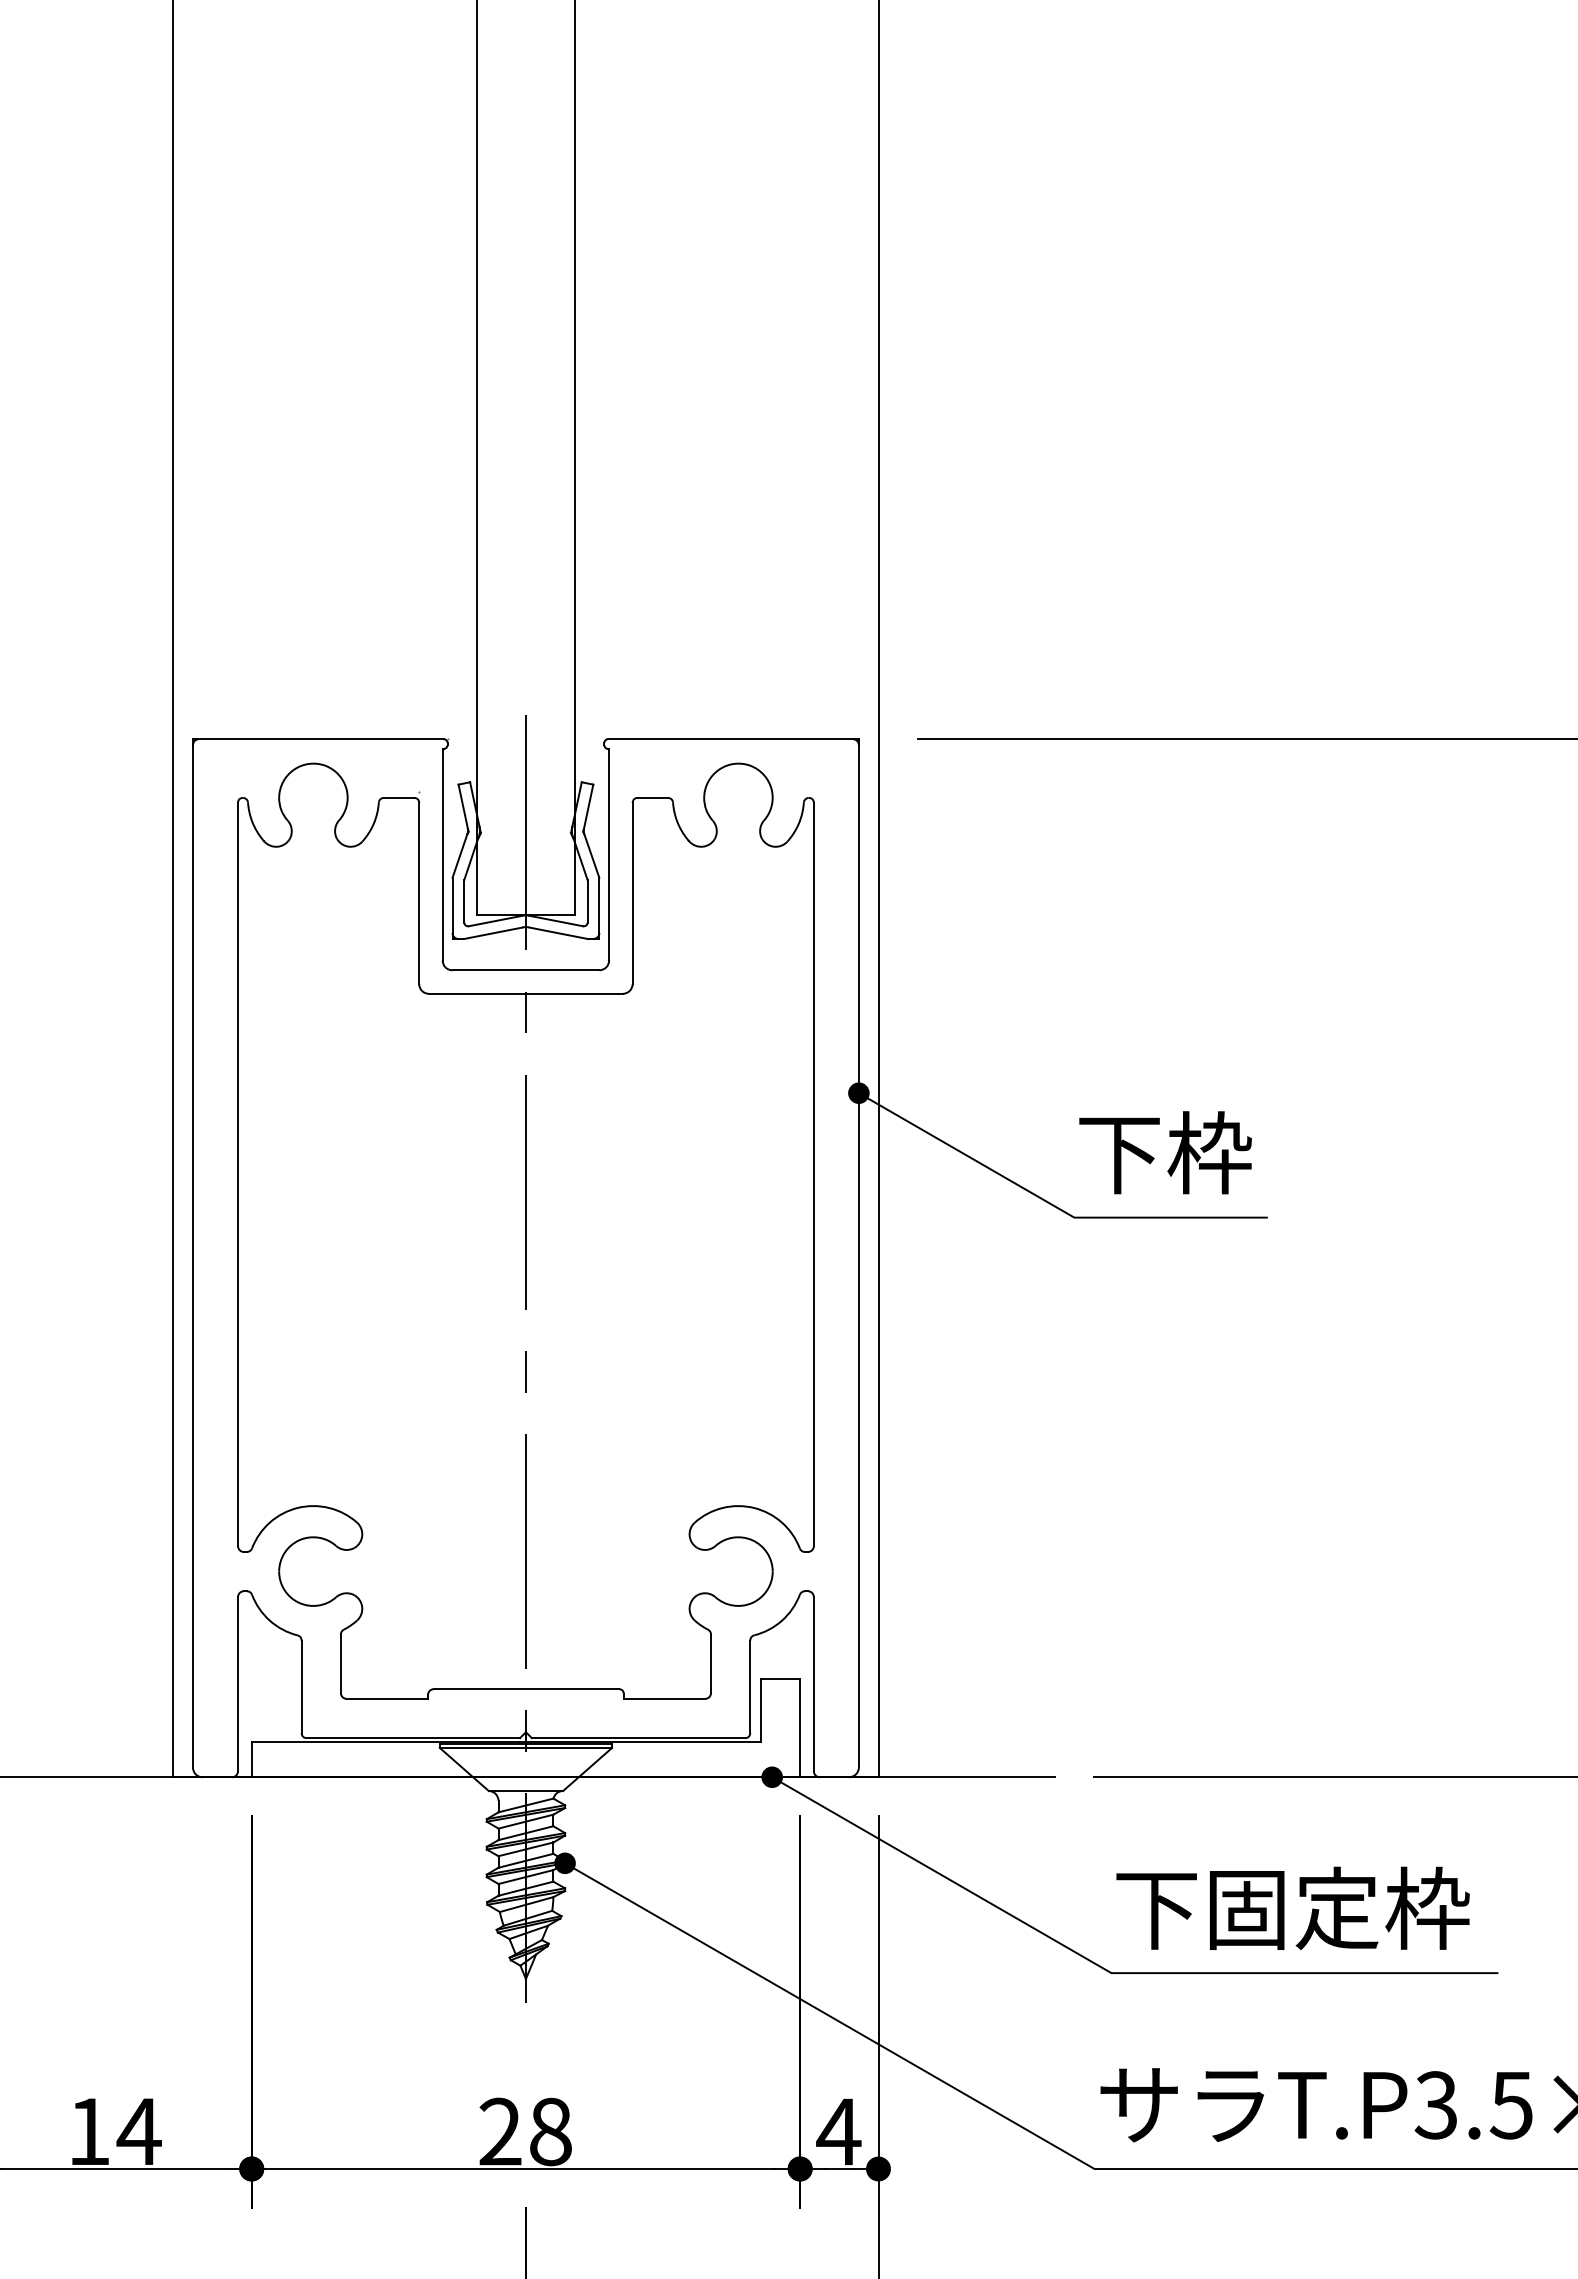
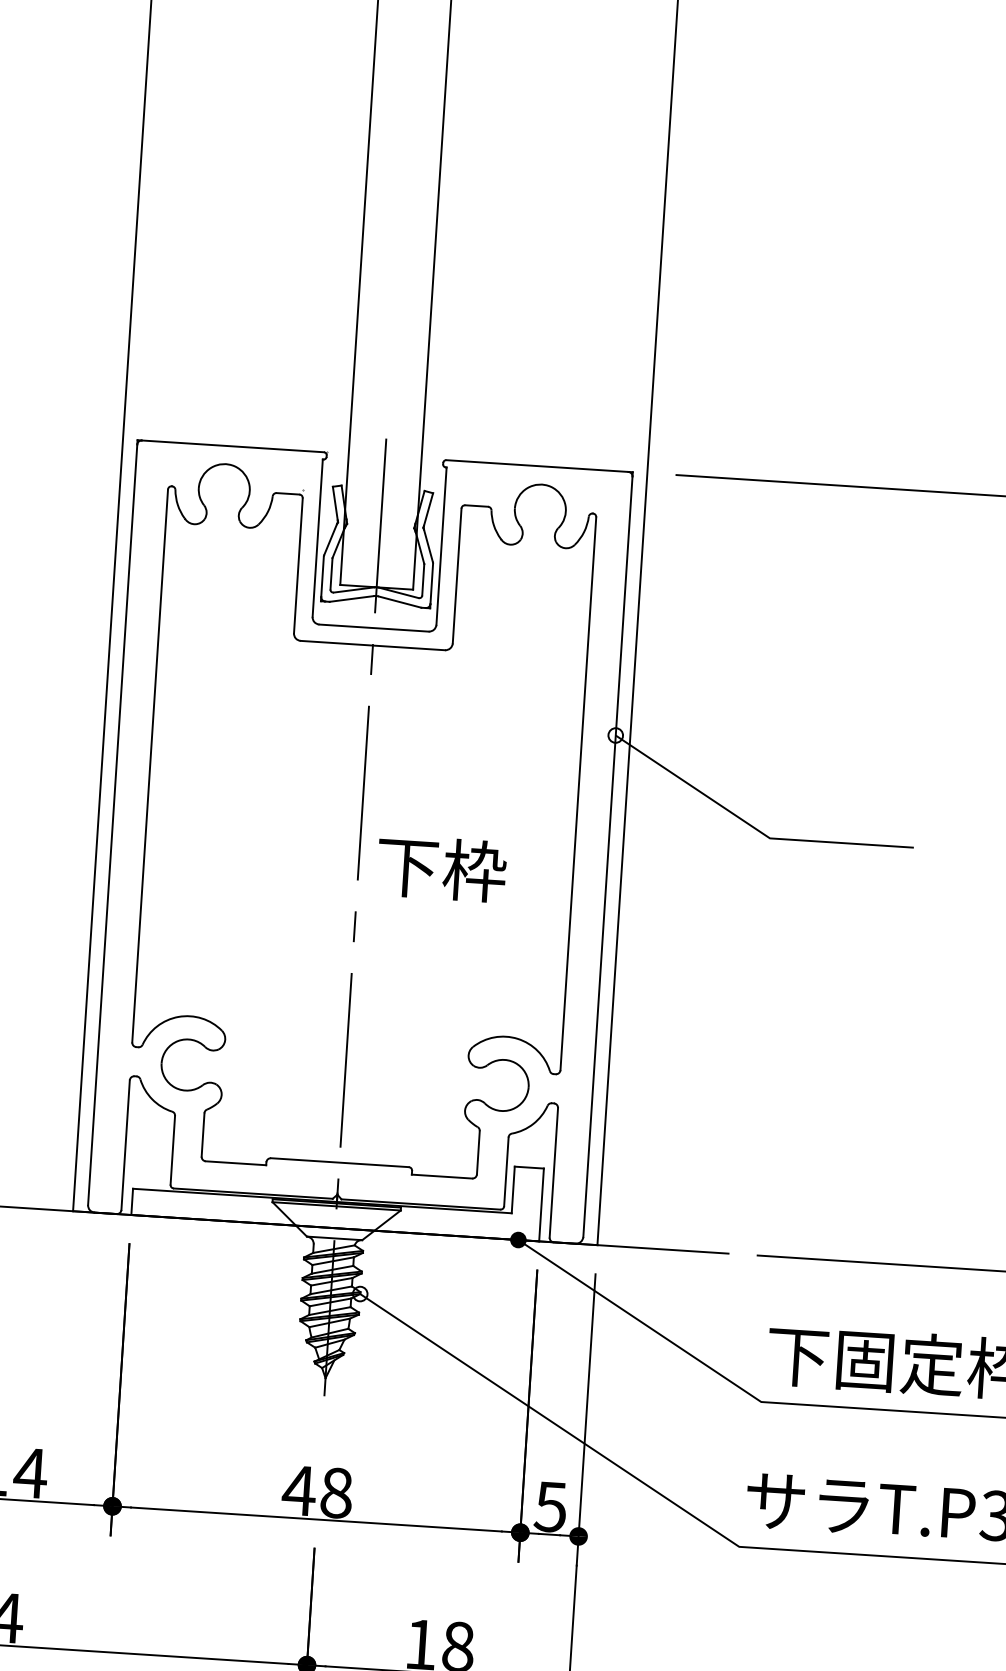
fill: (858, 1093) -> (615, 735), removed
text: (1165, 1152) -> (441, 868), moved
fill: (564, 1863) -> (359, 1294), removed
text: (500, 2131) -> (299, 1490), 28 -> 48
text: (838, 2132) -> (550, 1507), 4 -> 5

